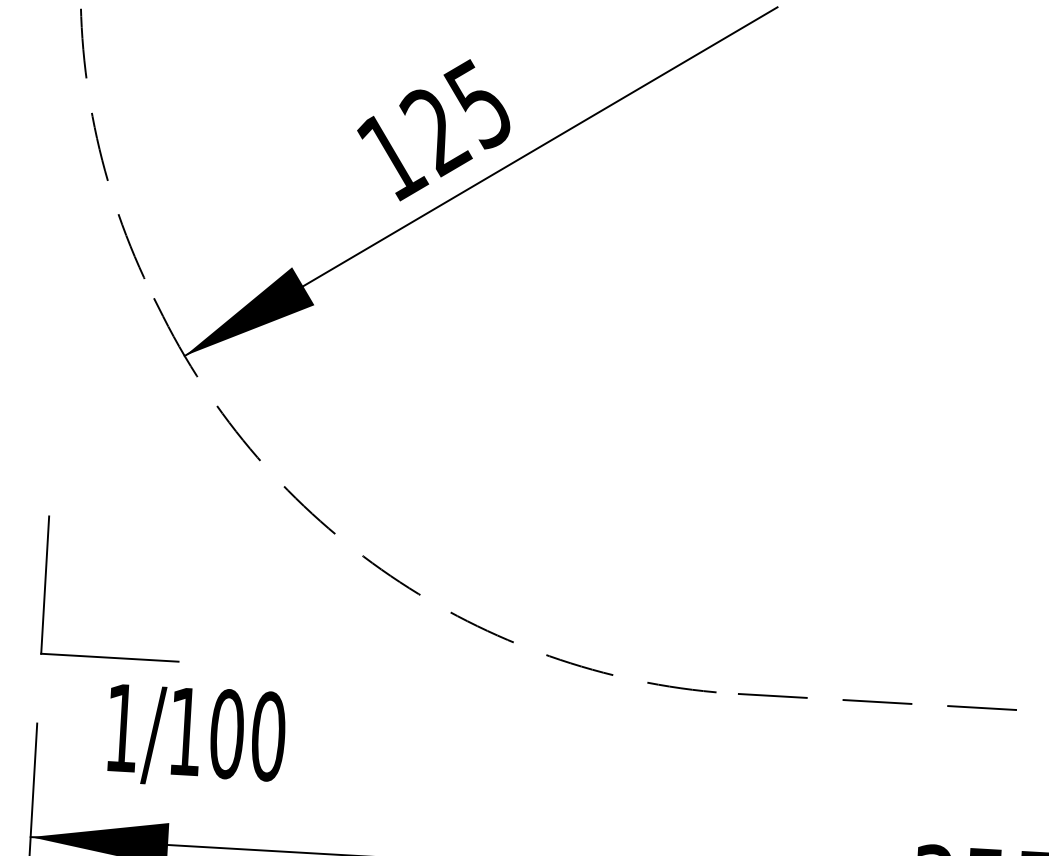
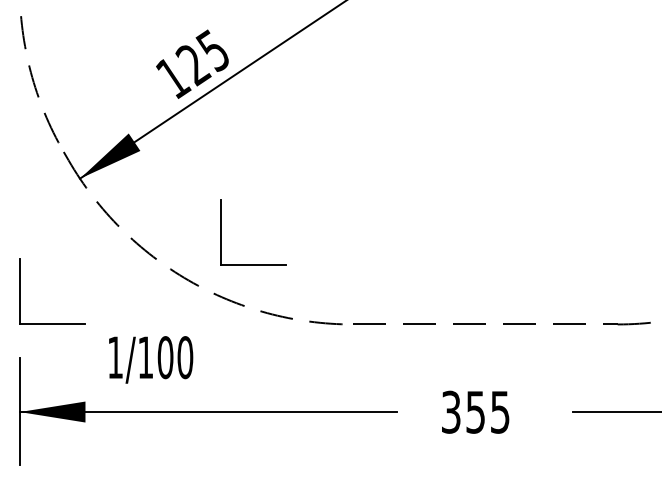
part: (474, 485) -> (221, 232), added
text: (197, 736) -> (151, 359), moved

